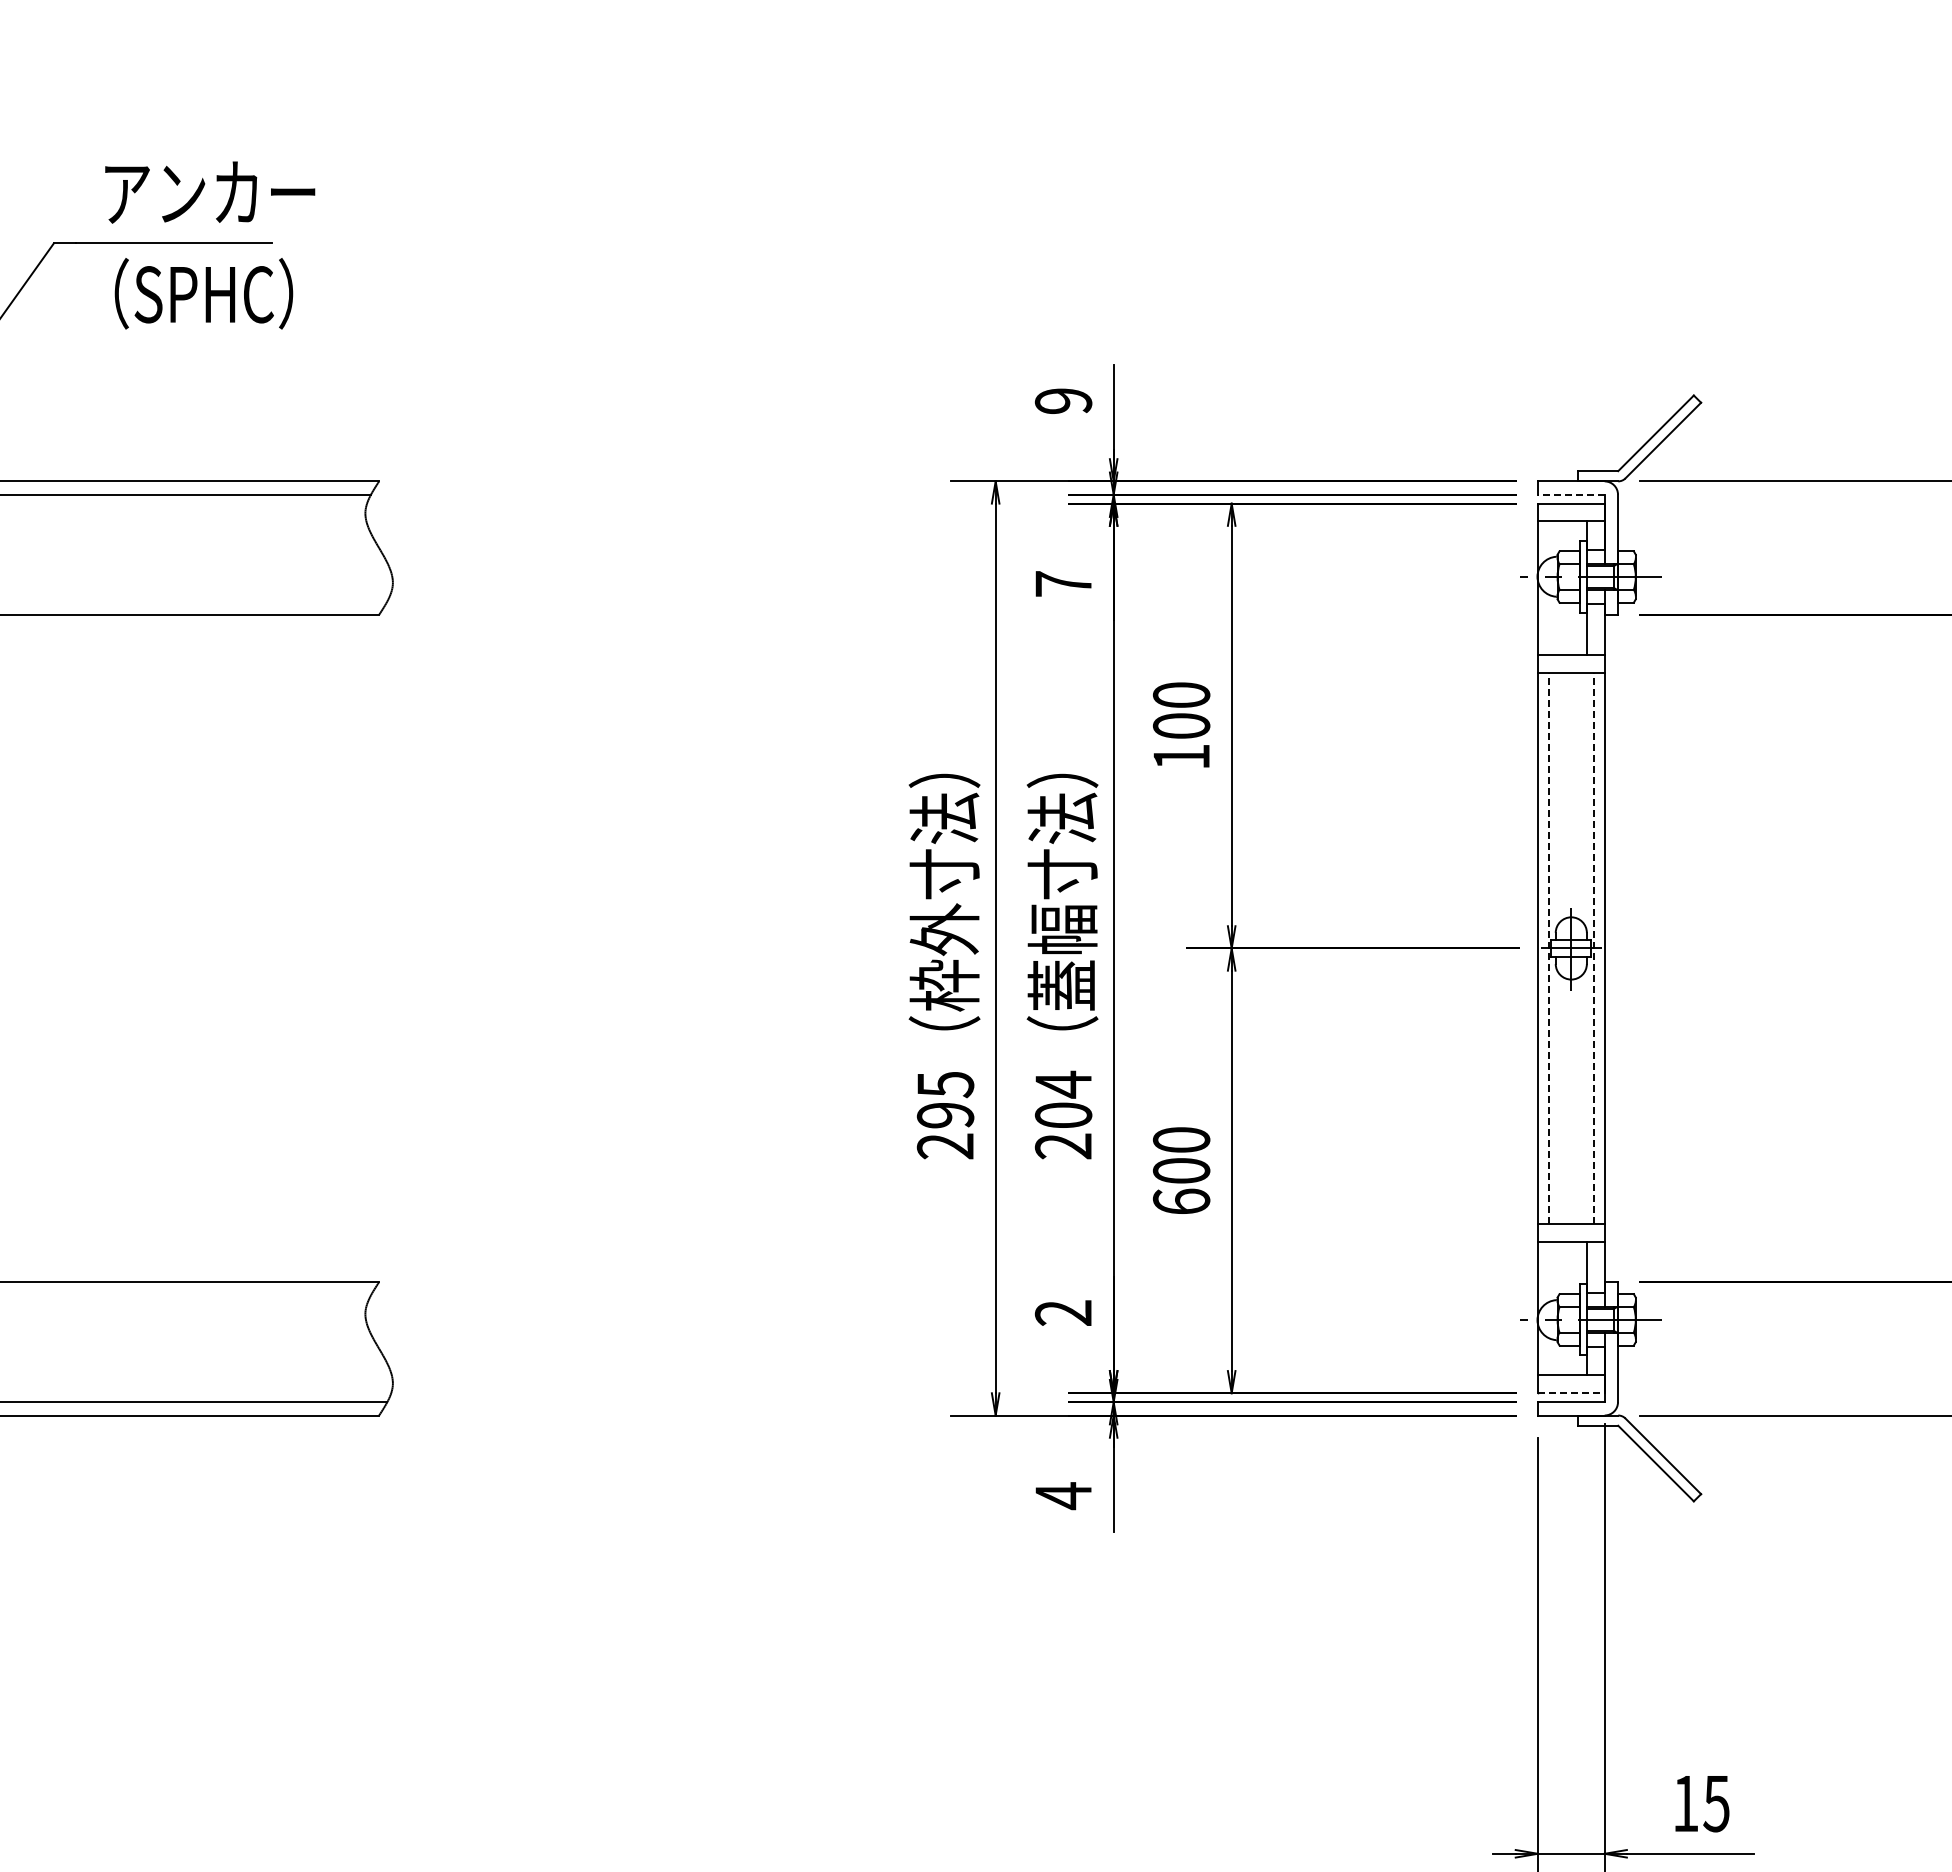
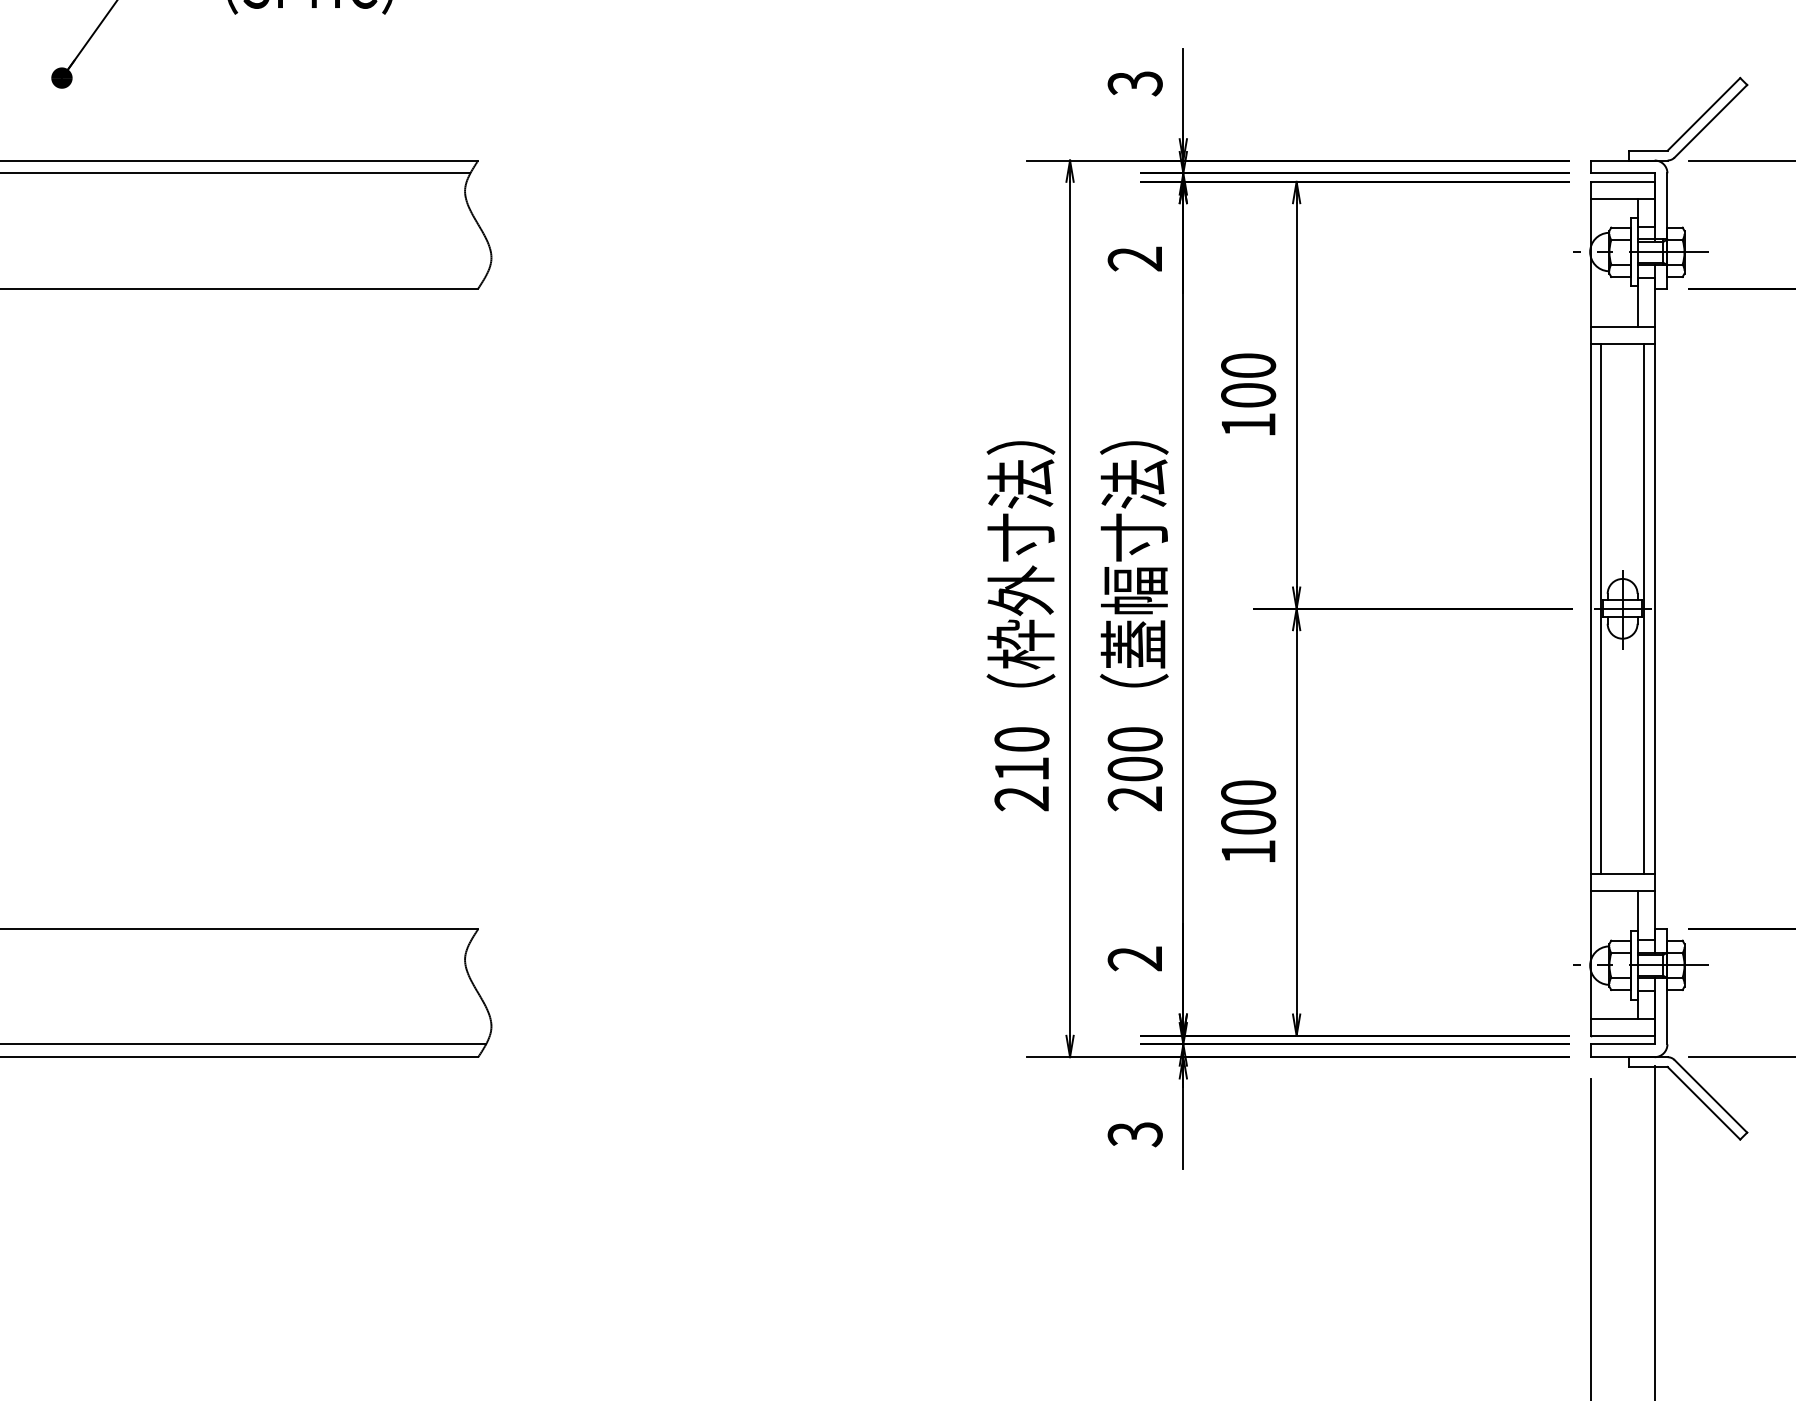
text: (1063, 401) -> (1135, 83), 9 -> 3
line: (1570, 494) -> (1621, 173), dashed -> solid
text: (1062, 583) -> (1134, 258), 7 -> 2
line: (1549, 948) -> (1601, 608), dashed -> solid
line: (1593, 948) -> (1643, 608), dashed -> solid
text: (1063, 1084) -> (1135, 739), 204 -> 200
text: (945, 1099) -> (1021, 753), 295 -> 210
text: (1181, 1200) -> (1248, 850), 600 -> 100
line: (1571, 1393) -> (1622, 1036), dashed -> solid
text: (1063, 1496) -> (1135, 1134), 4 -> 3

